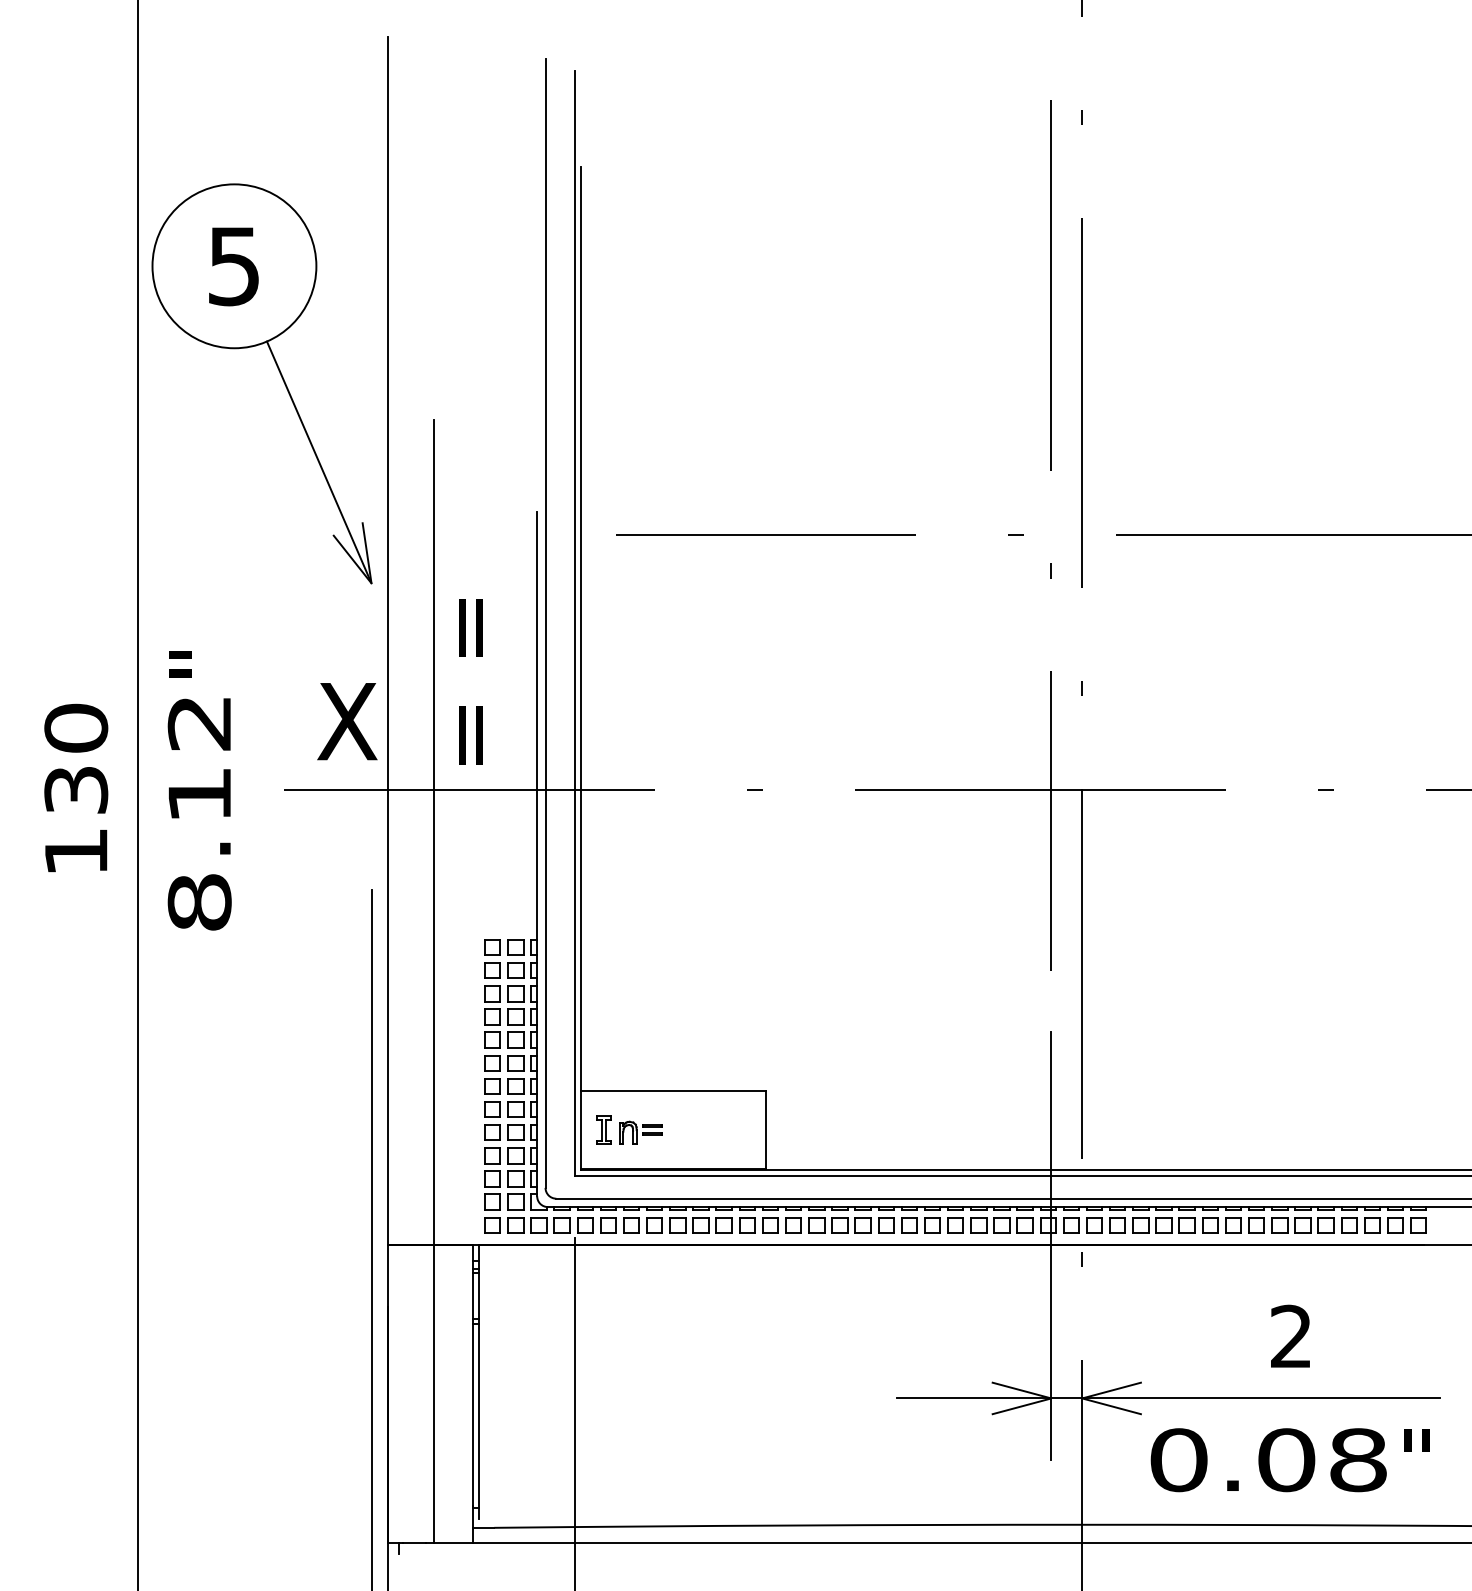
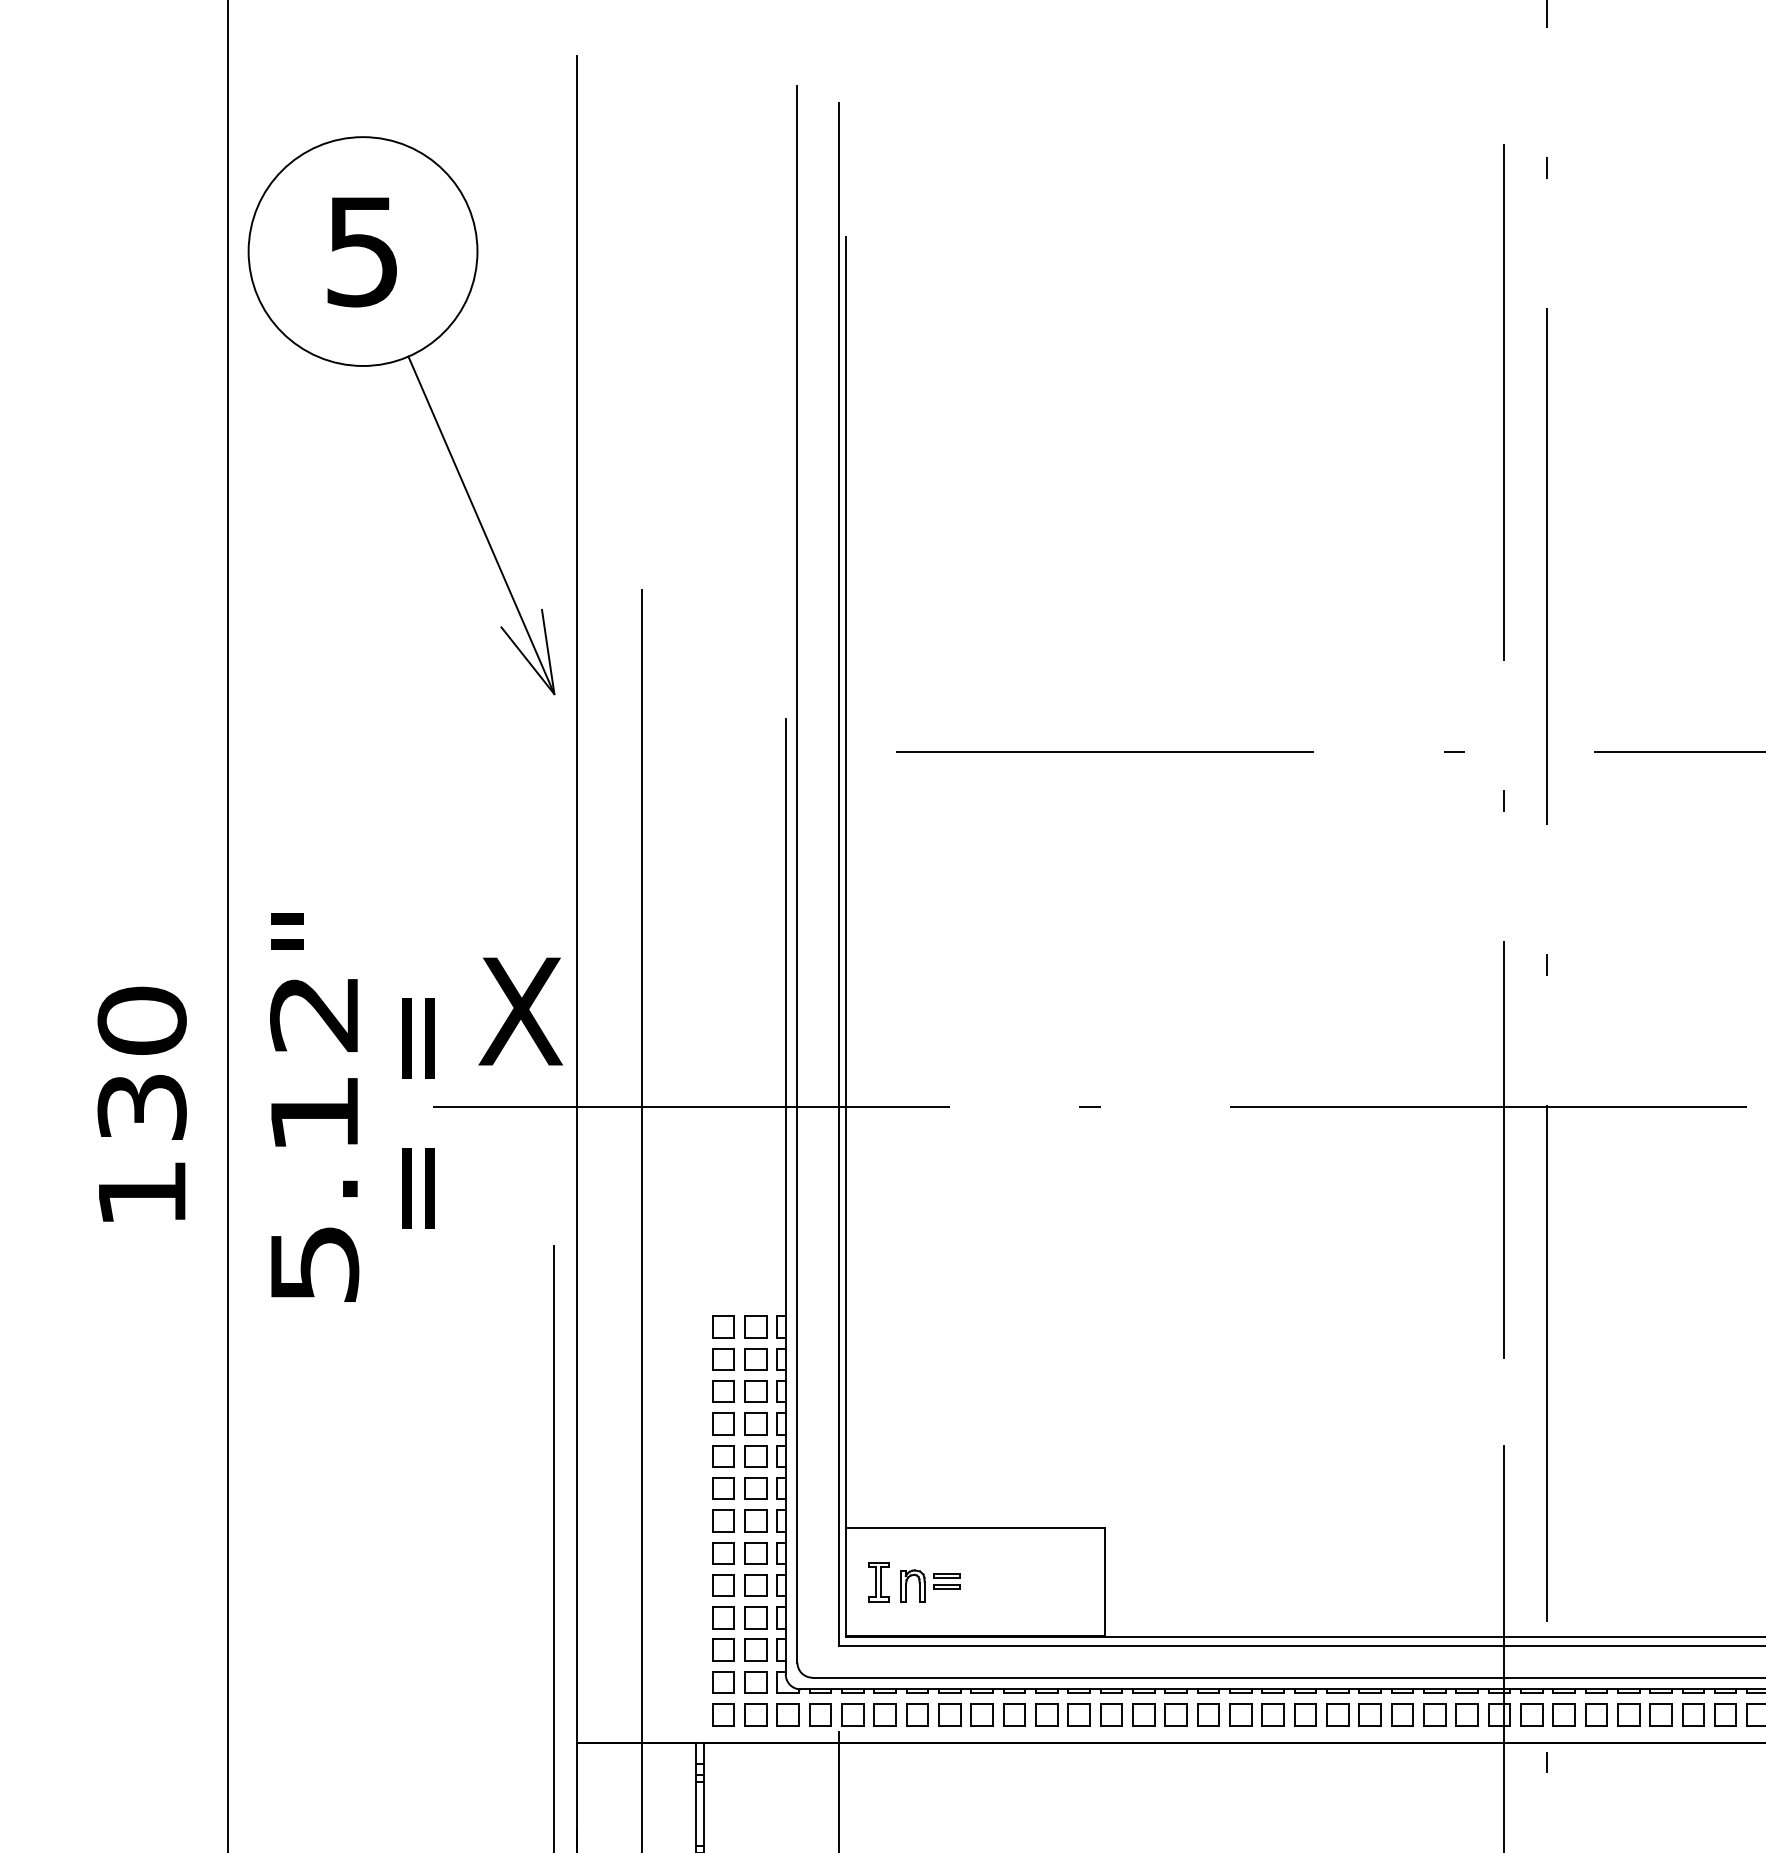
part: (279, 373) -> (425, 401), moved
text: (470, 681) -> (417, 1113), moved
text: (199, 902) -> (314, 1264), 8.12 -> 5.12

